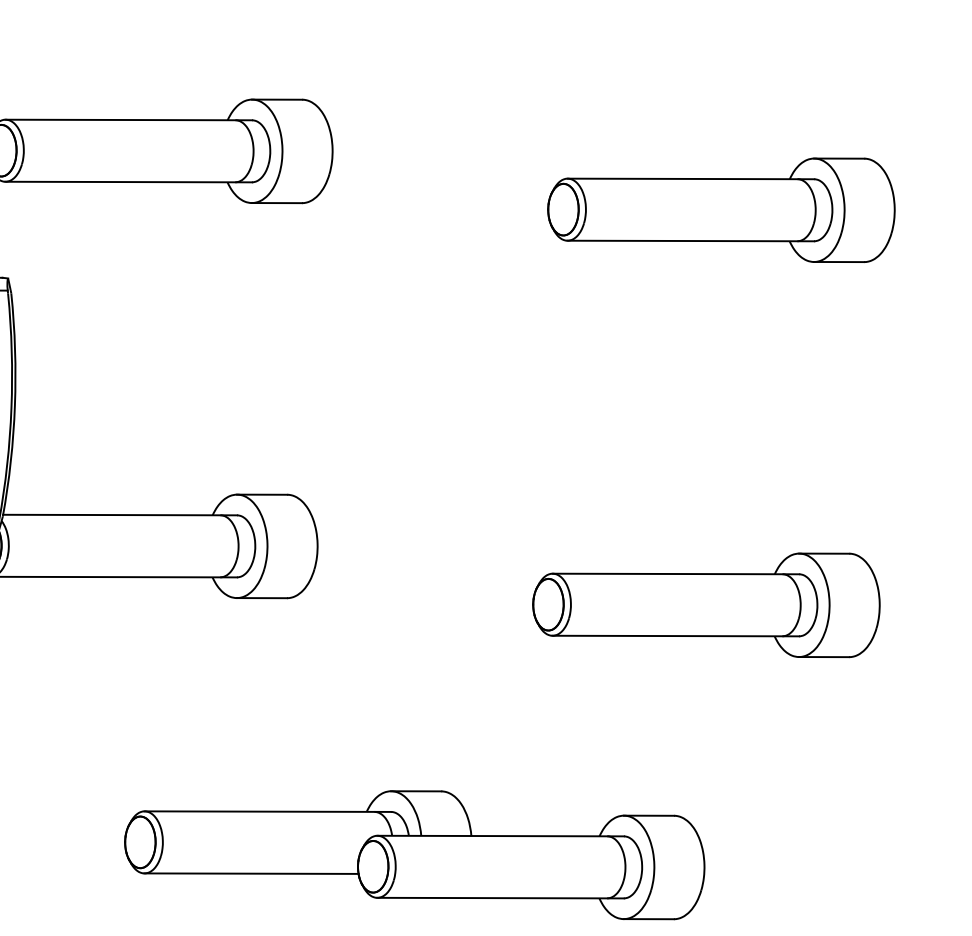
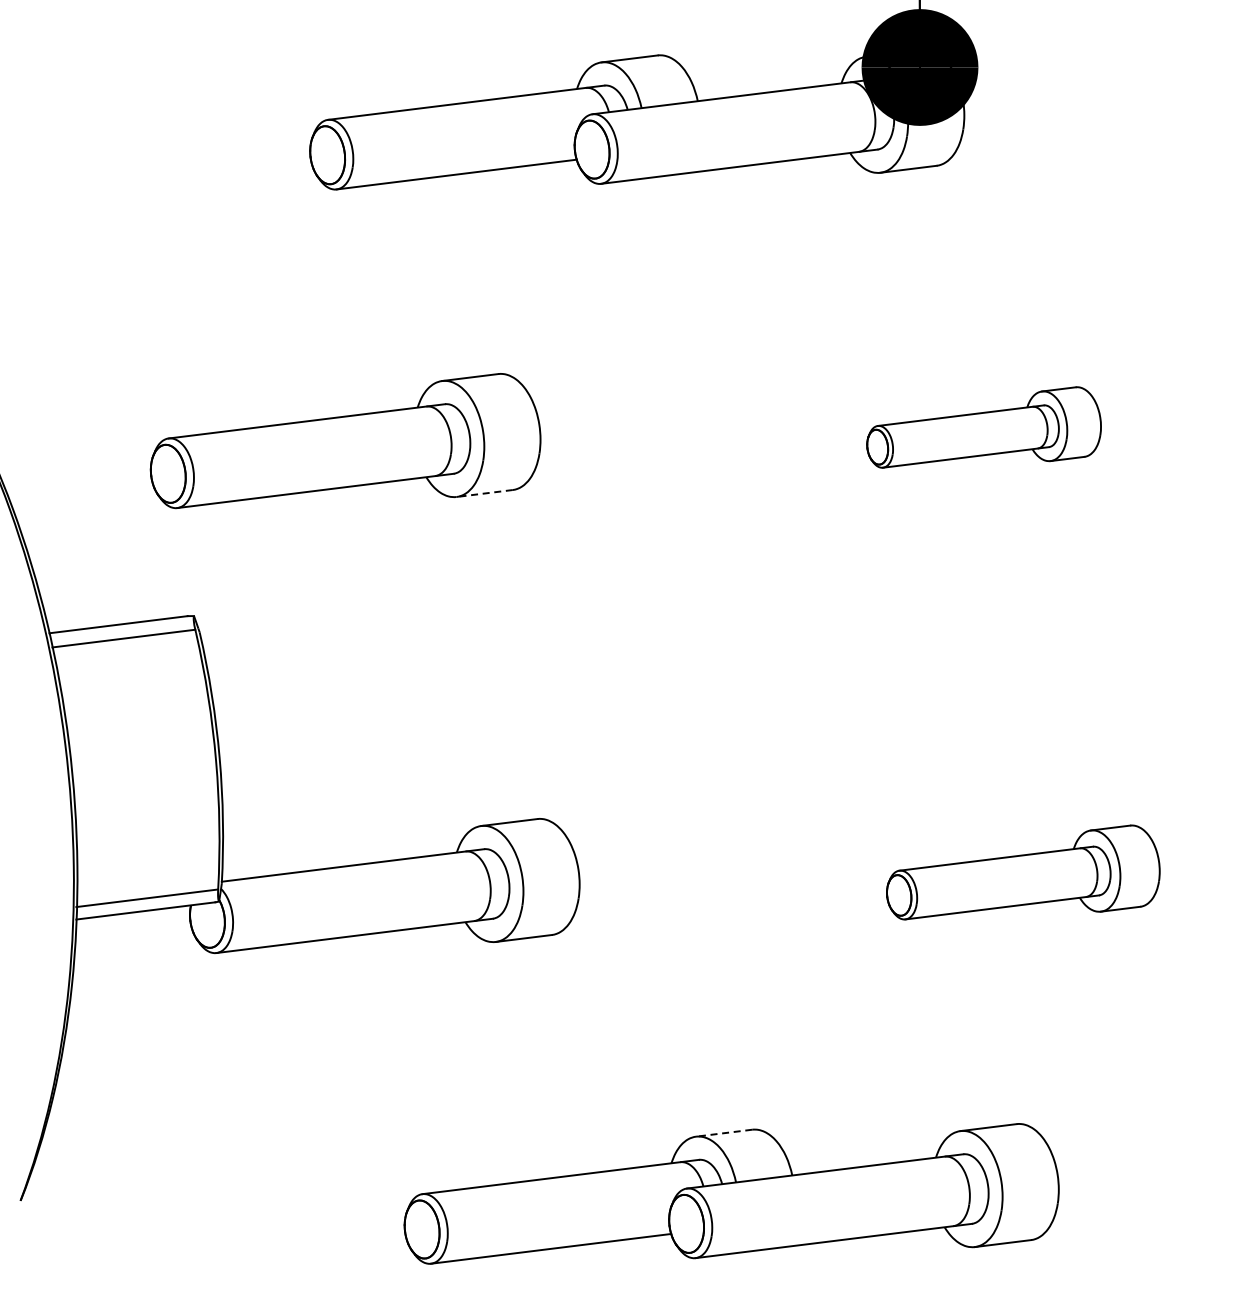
part: (722, 200) -> (983, 427), size x0.6
line: (276, 203) -> (484, 493), solid -> dashed
part: (708, 595) -> (1023, 872), size x0.7
line: (415, 791) -> (723, 1133), solid -> dashed

